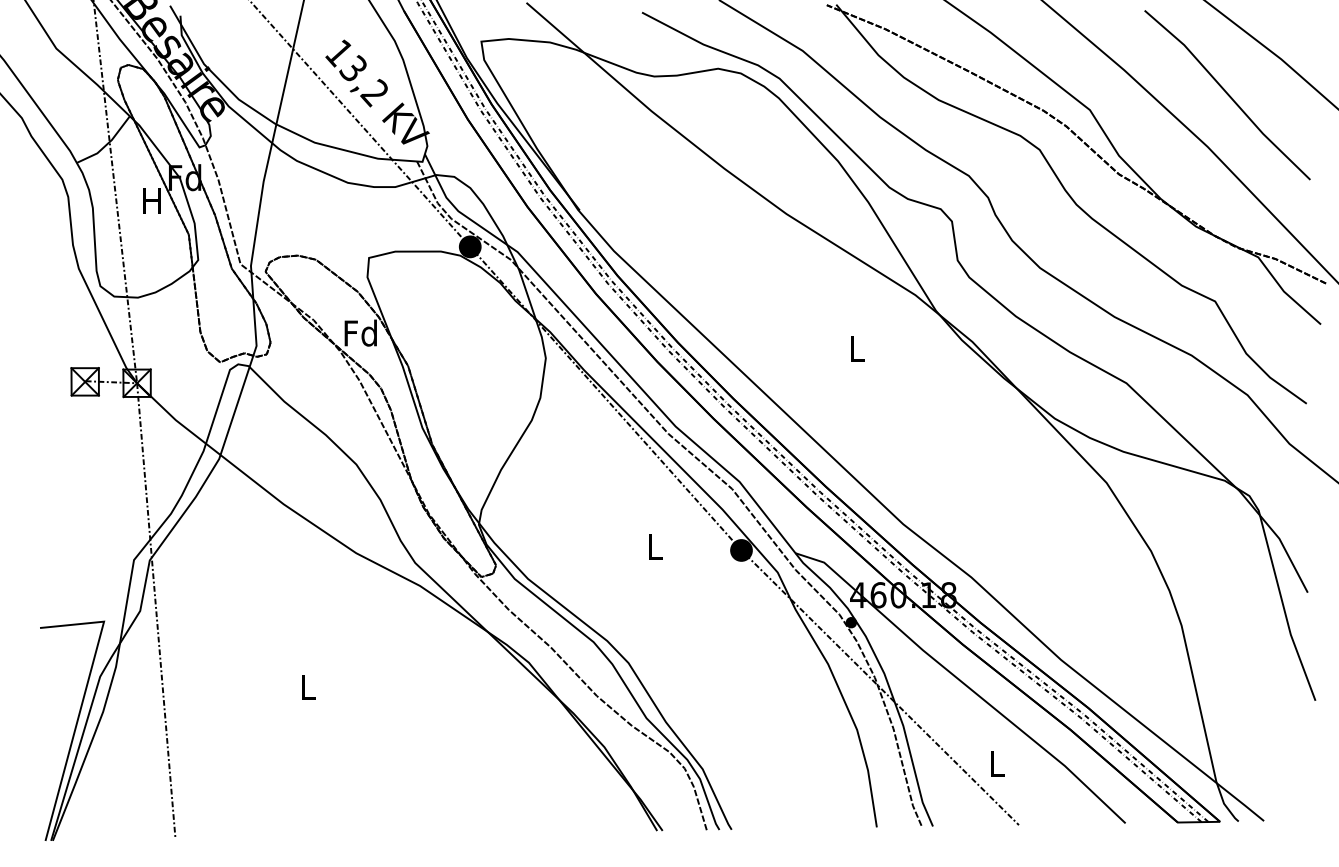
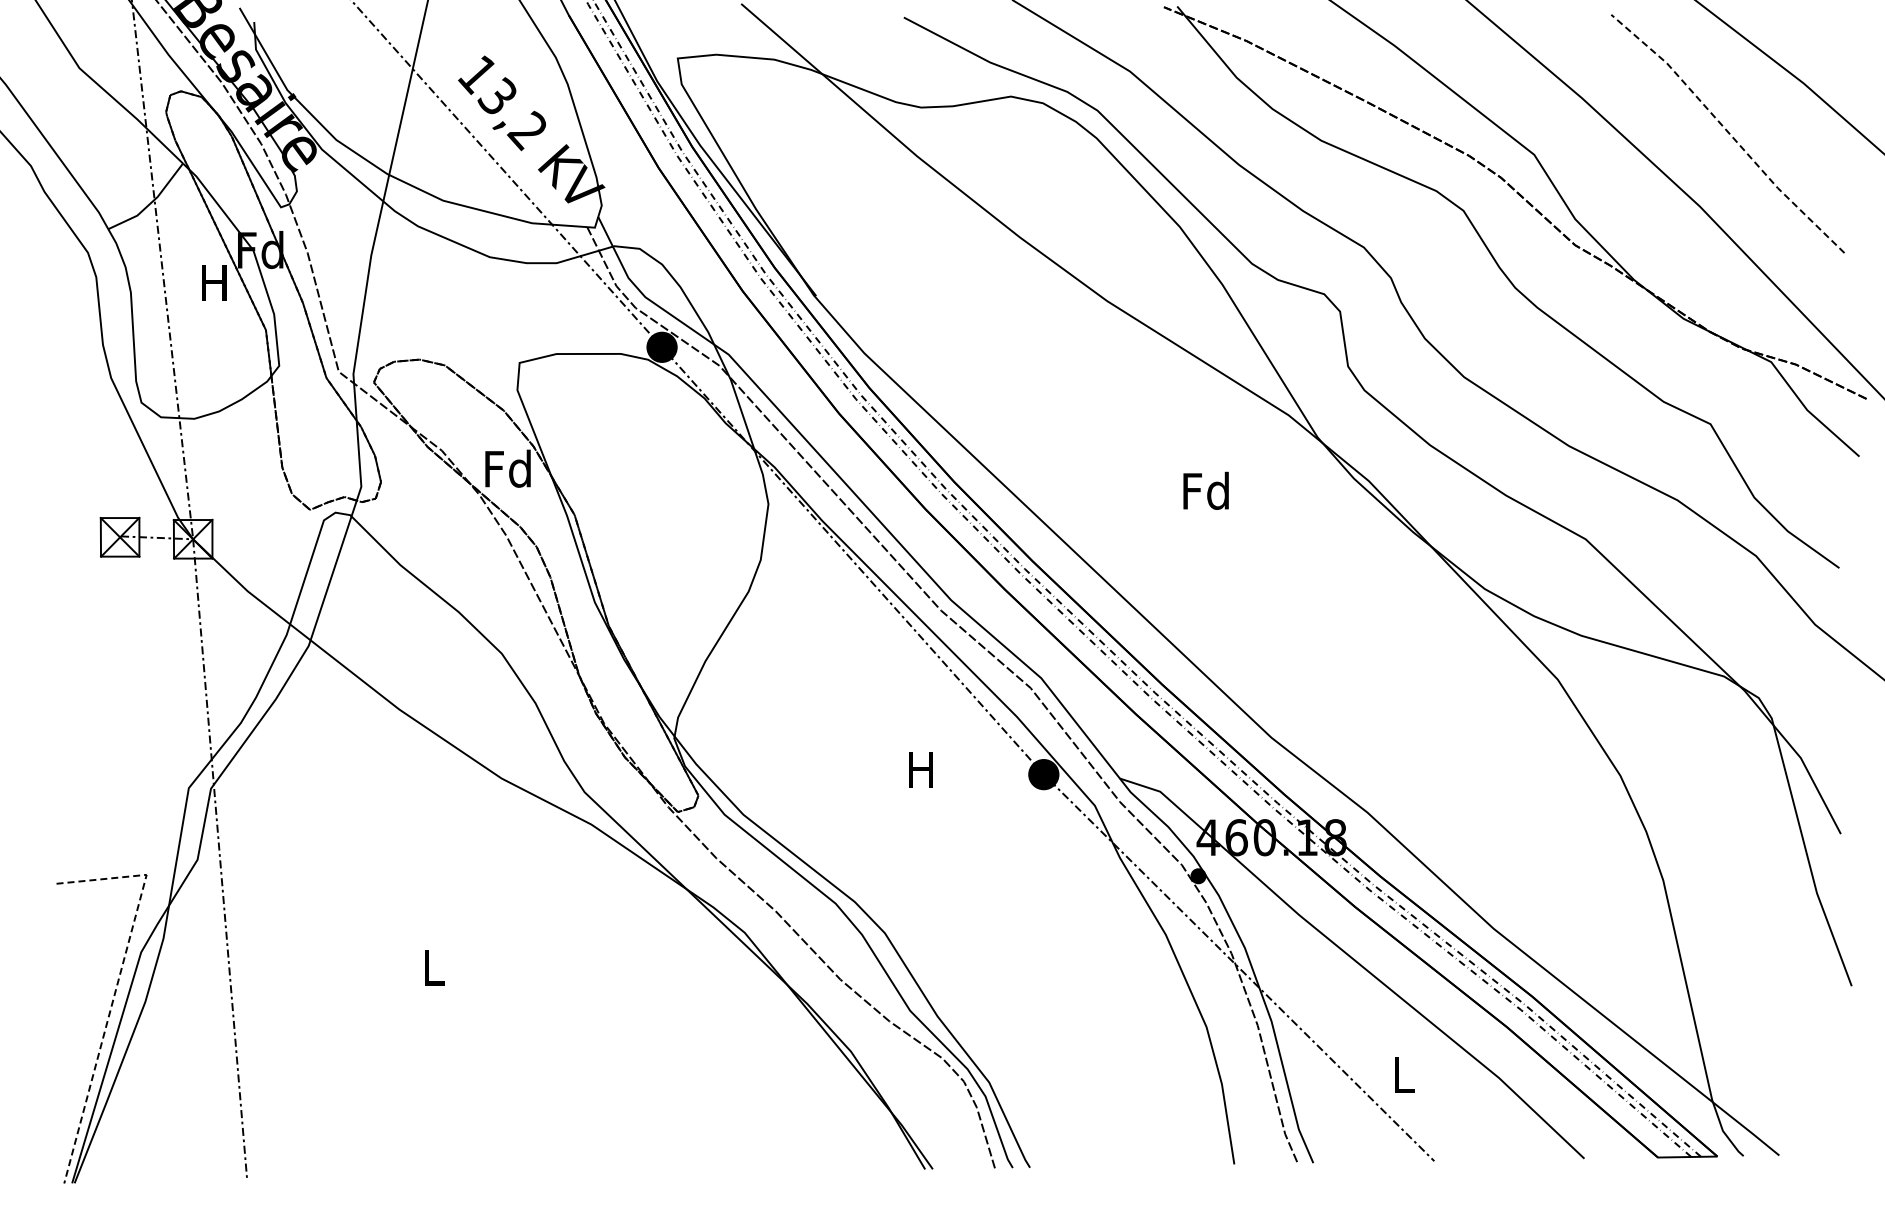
line: (1227, 94) -> (1728, 132), solid -> dashed
text: (856, 348) -> (1205, 490), L -> Fd
text: (653, 546) -> (920, 769), L -> H
line: (83, 699) -> (117, 984), solid -> dashed

